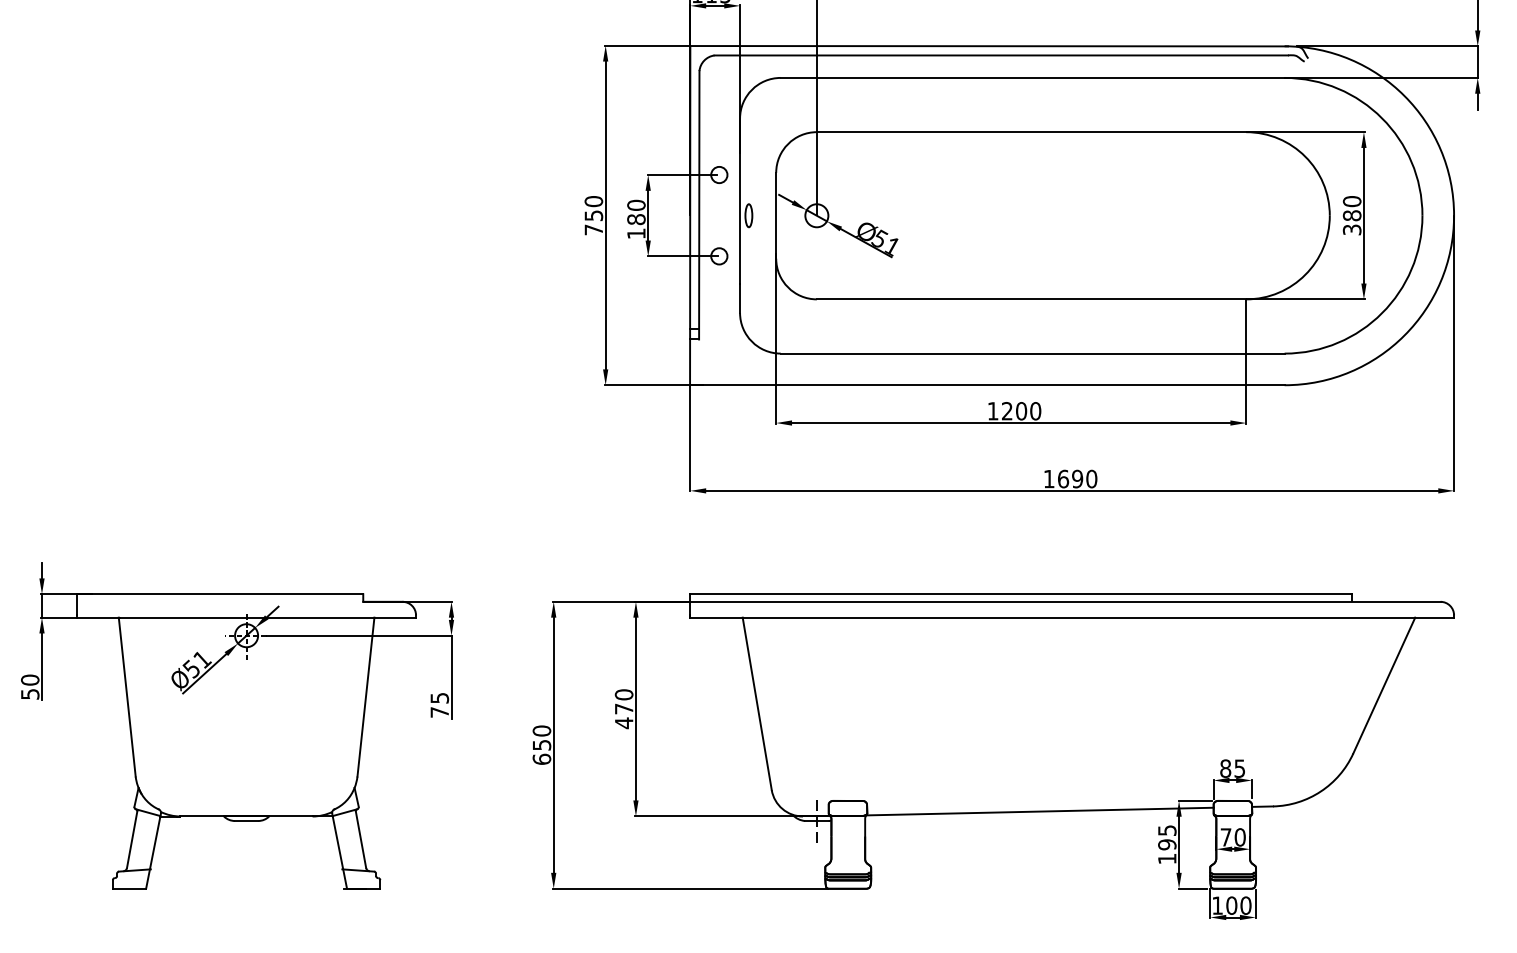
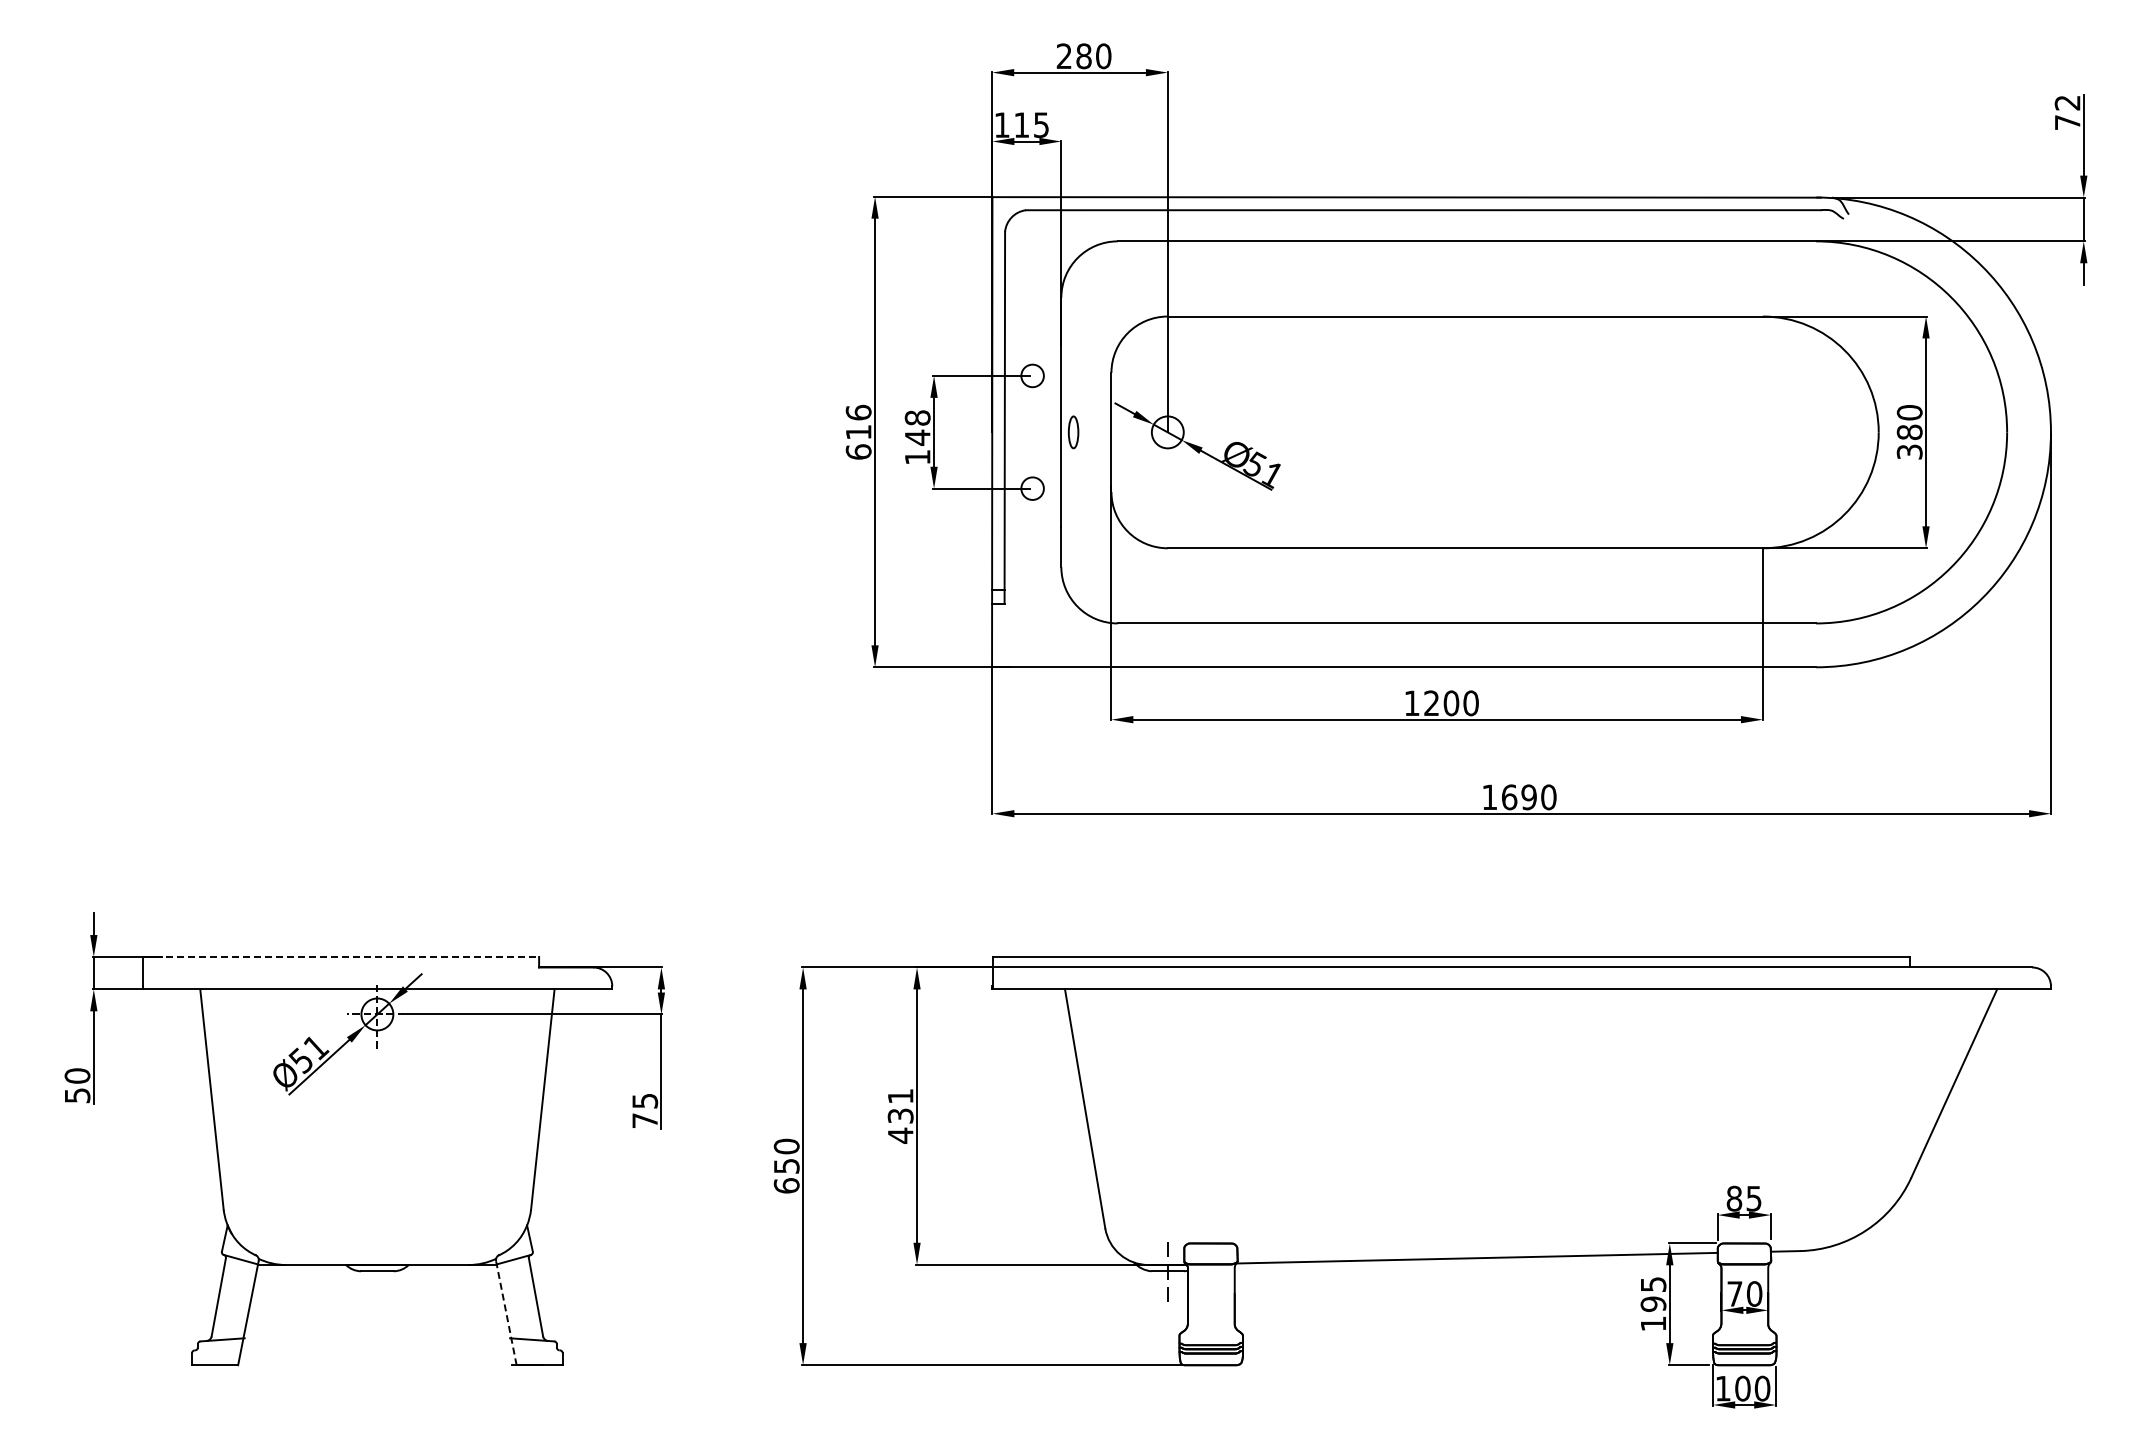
text: (636, 212) -> (917, 427), 180 -> 148
text: (593, 215) -> (858, 431), 750 -> 616
line: (225, 593) -> (347, 956), solid -> dashed
text: (624, 701) -> (900, 1105), 470 -> 431
line: (339, 851) -> (506, 1313), solid -> dashed

